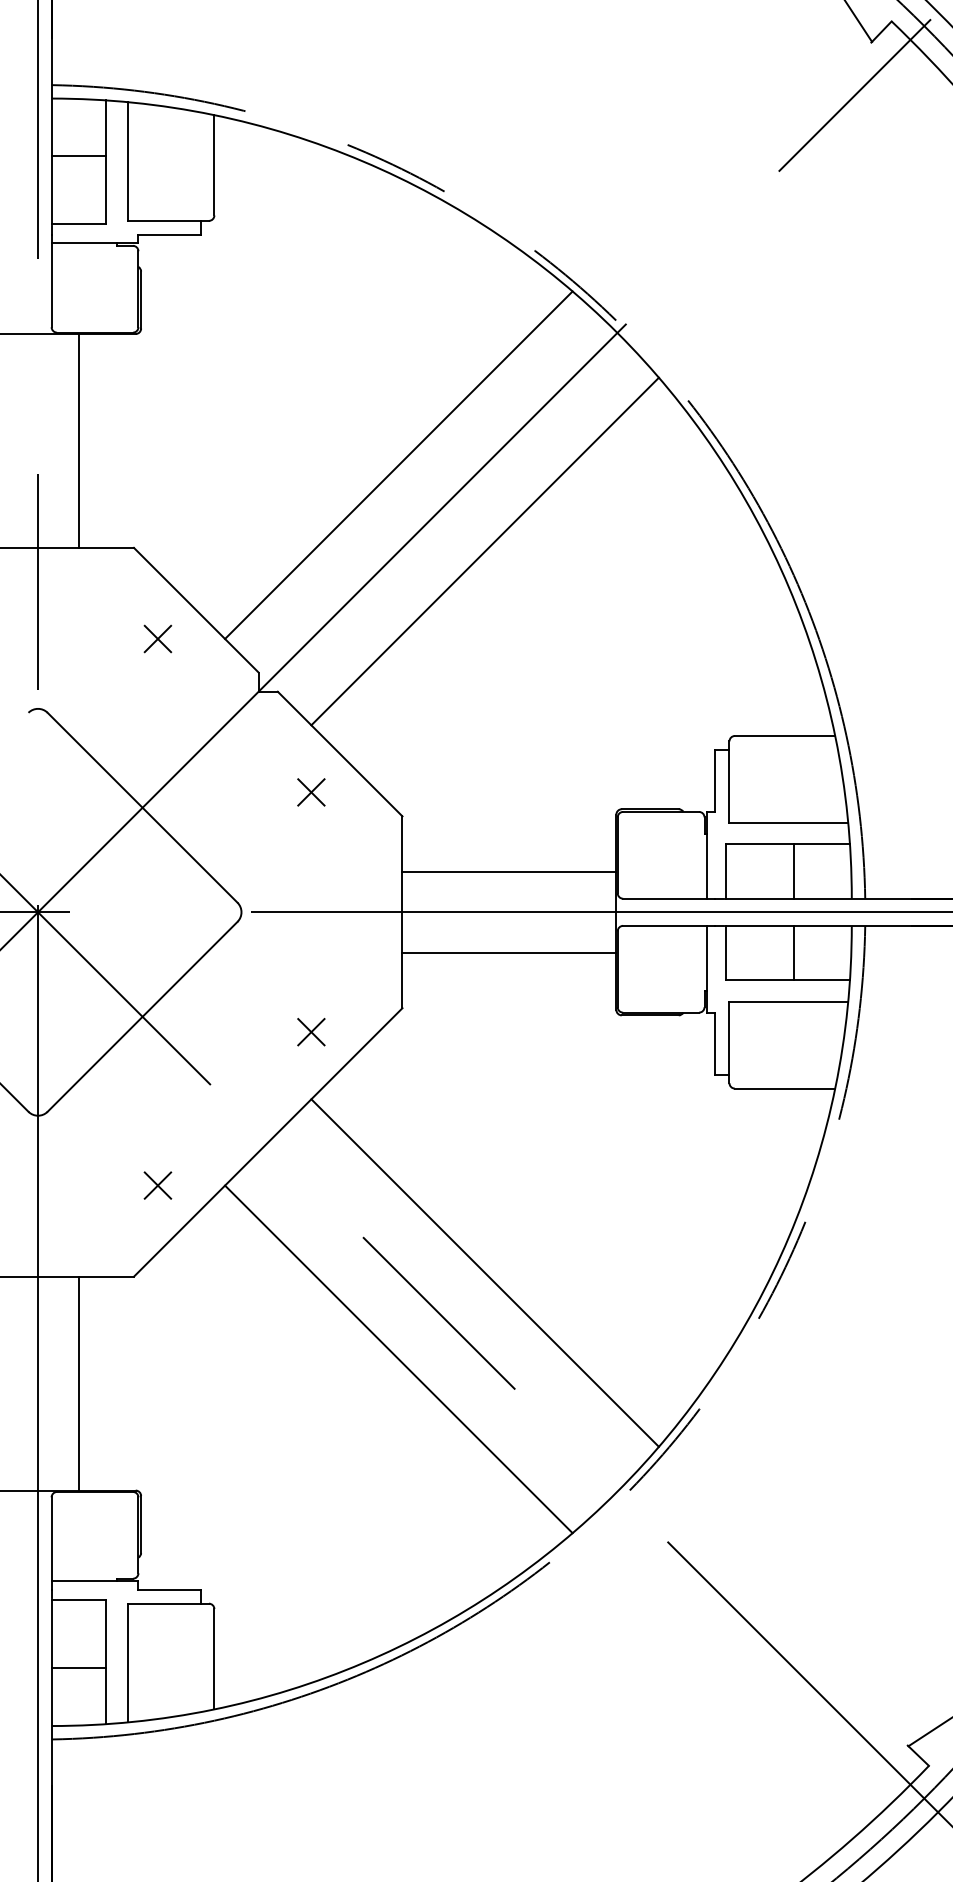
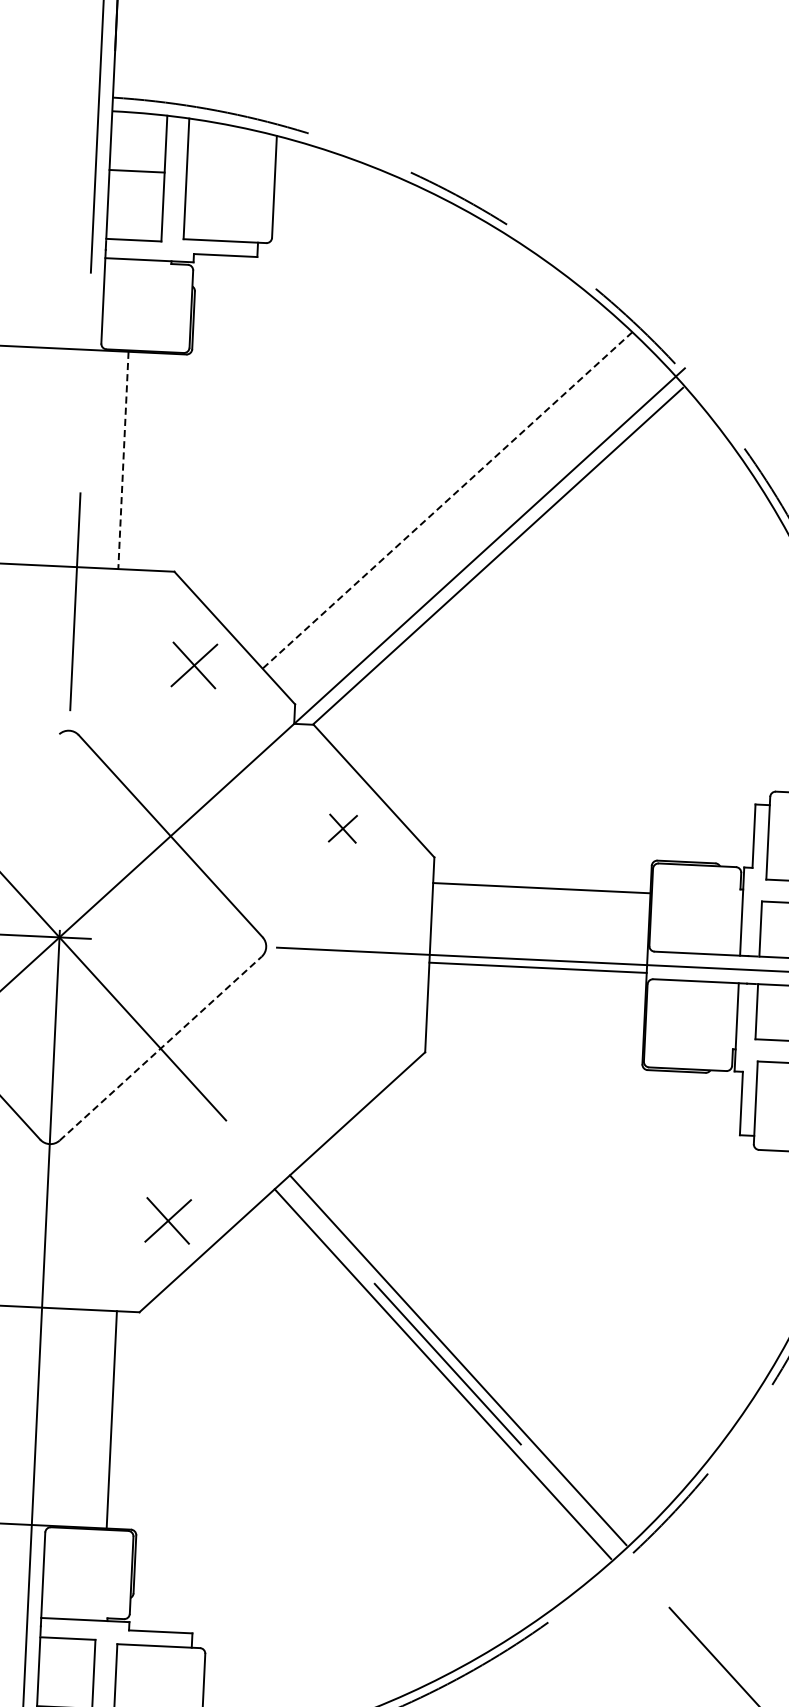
line: (78, 440) -> (123, 459), solid -> dashed
line: (398, 465) -> (447, 500), solid -> dashed
line: (484, 551) -> (497, 556), moved
part: (157, 638) -> (193, 664), size x1.6
line: (509, 871) -> (541, 888), moved
line: (509, 952) -> (538, 967), moved
line: (142, 1016) -> (160, 1048), solid -> dashed
part: (311, 1032) -> (331, 1072), removed
part: (157, 1185) -> (167, 1220), size x1.6
line: (484, 1272) -> (457, 1359), moved
line: (398, 1359) -> (442, 1374), moved
line: (78, 1383) -> (111, 1419), moved

